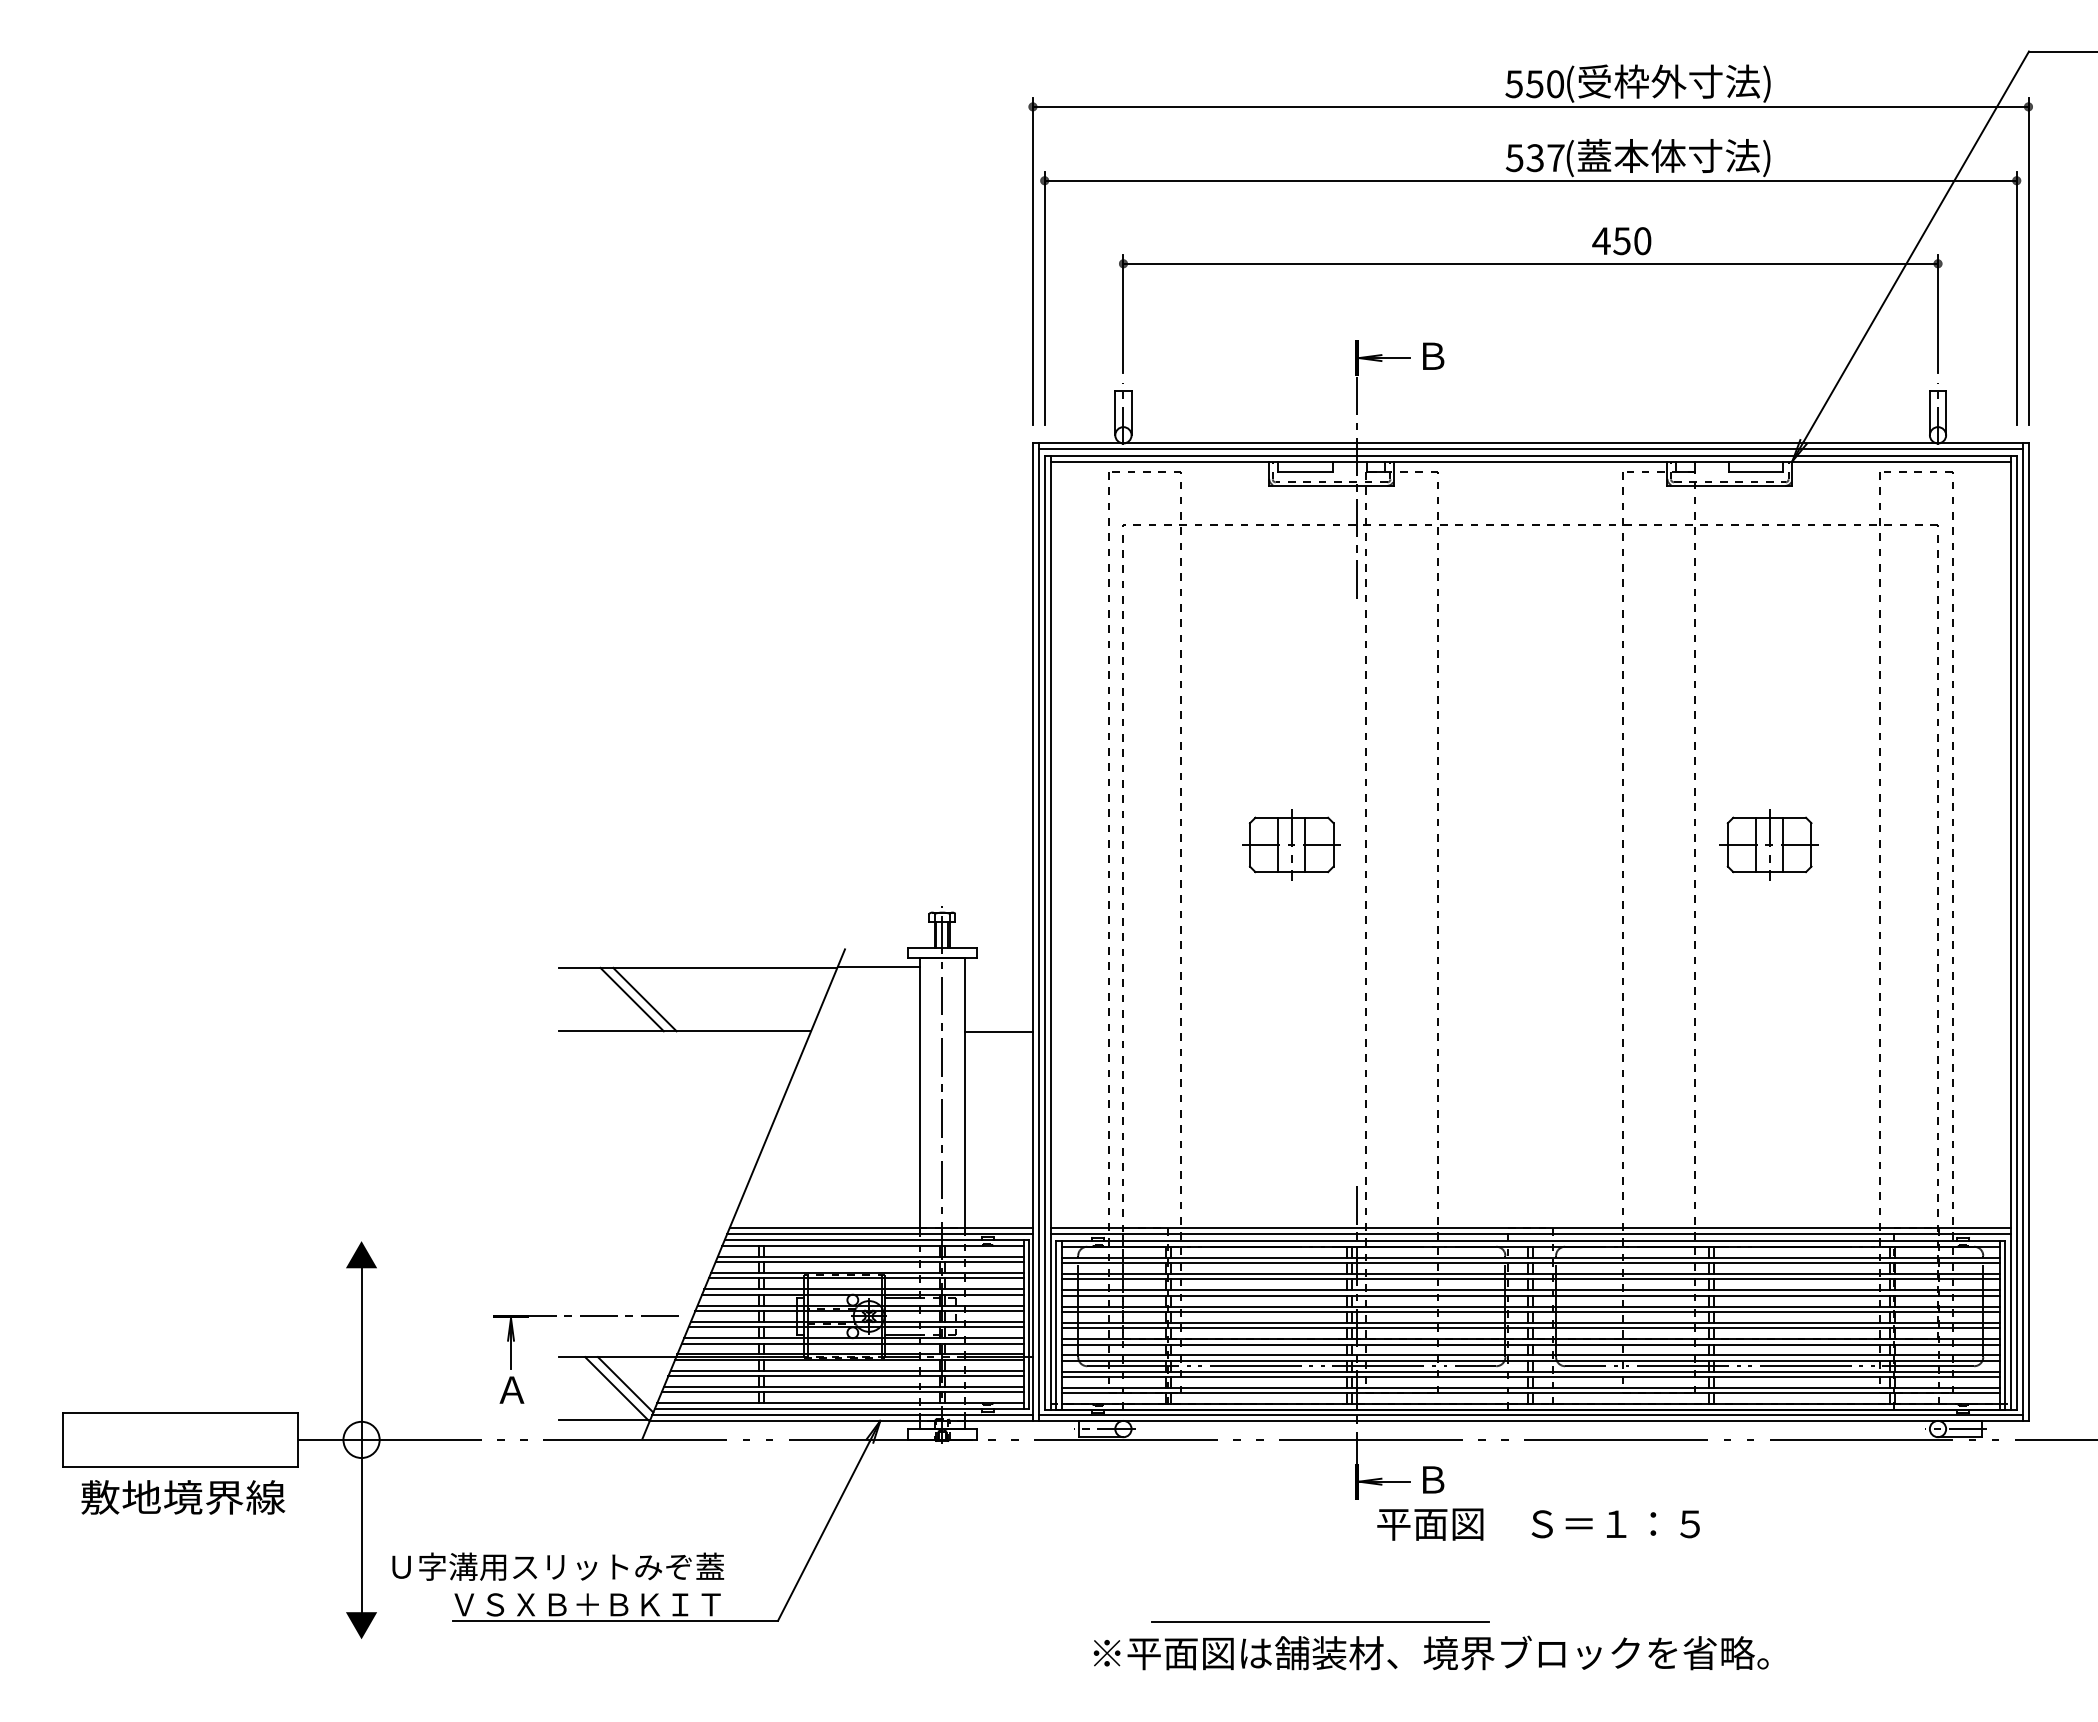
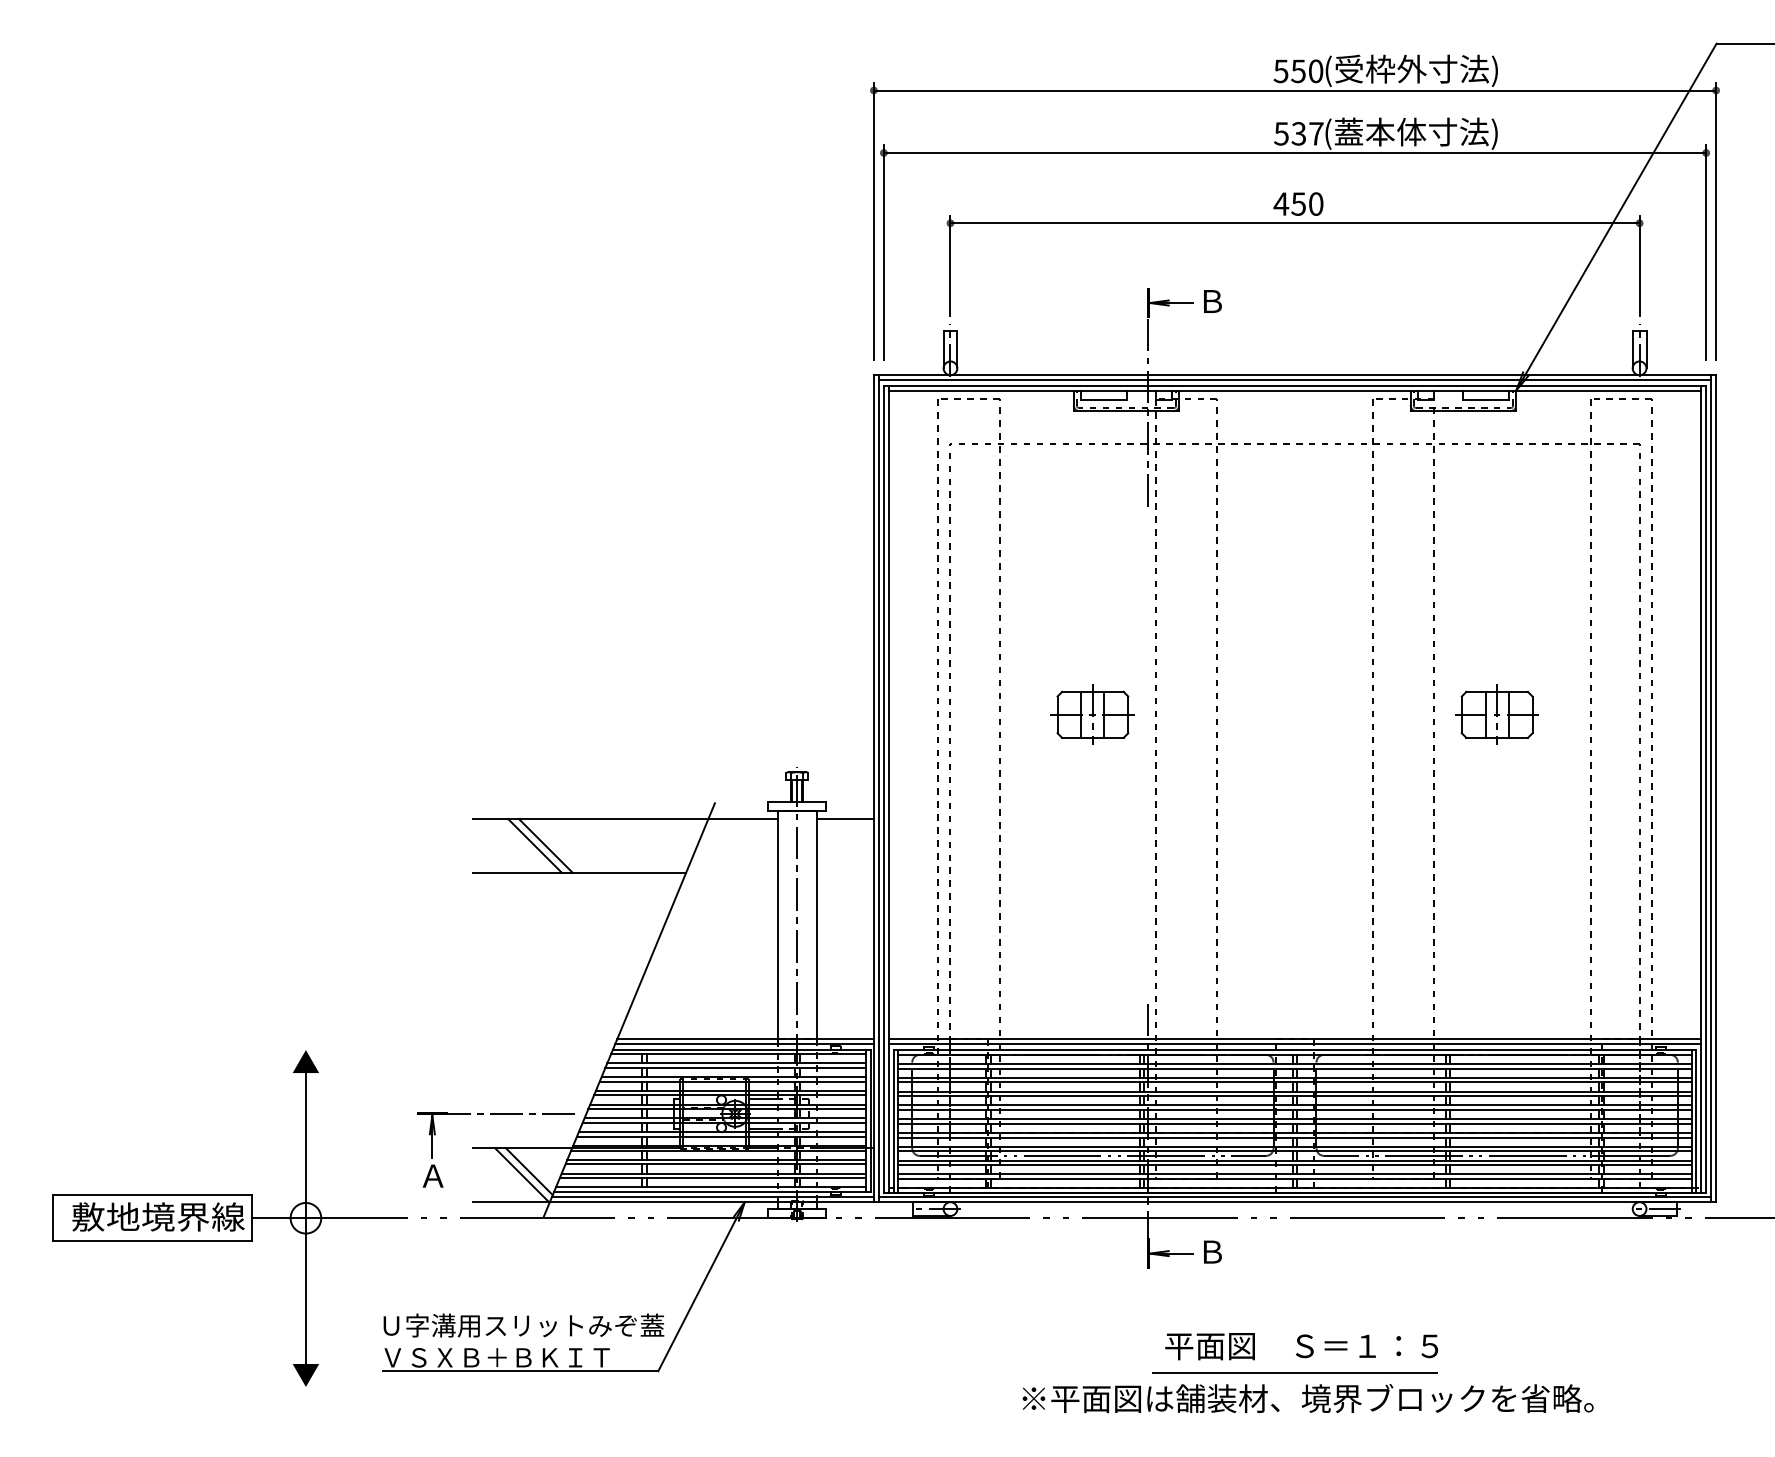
text: (1621, 241) -> (1298, 204), moved
line: (998, 1032) -> (844, 818), moved
text: (183, 1497) -> (158, 1217), moved
text: (1538, 1524) -> (1301, 1346), moved
text: (558, 1566) -> (524, 1325), moved
line: (1320, 1621) -> (1294, 1371), moved
text: (1430, 1652) -> (1307, 1398), moved

